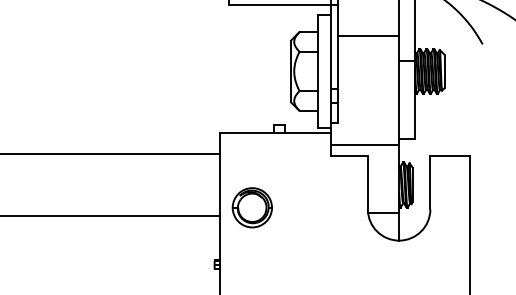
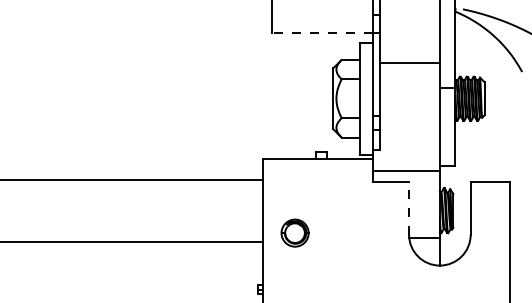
line: (279, 5) -> (321, 33), solid -> dashed
line: (368, 182) -> (409, 208), solid -> dashed
part: (251, 207) -> (294, 232), size x0.7

